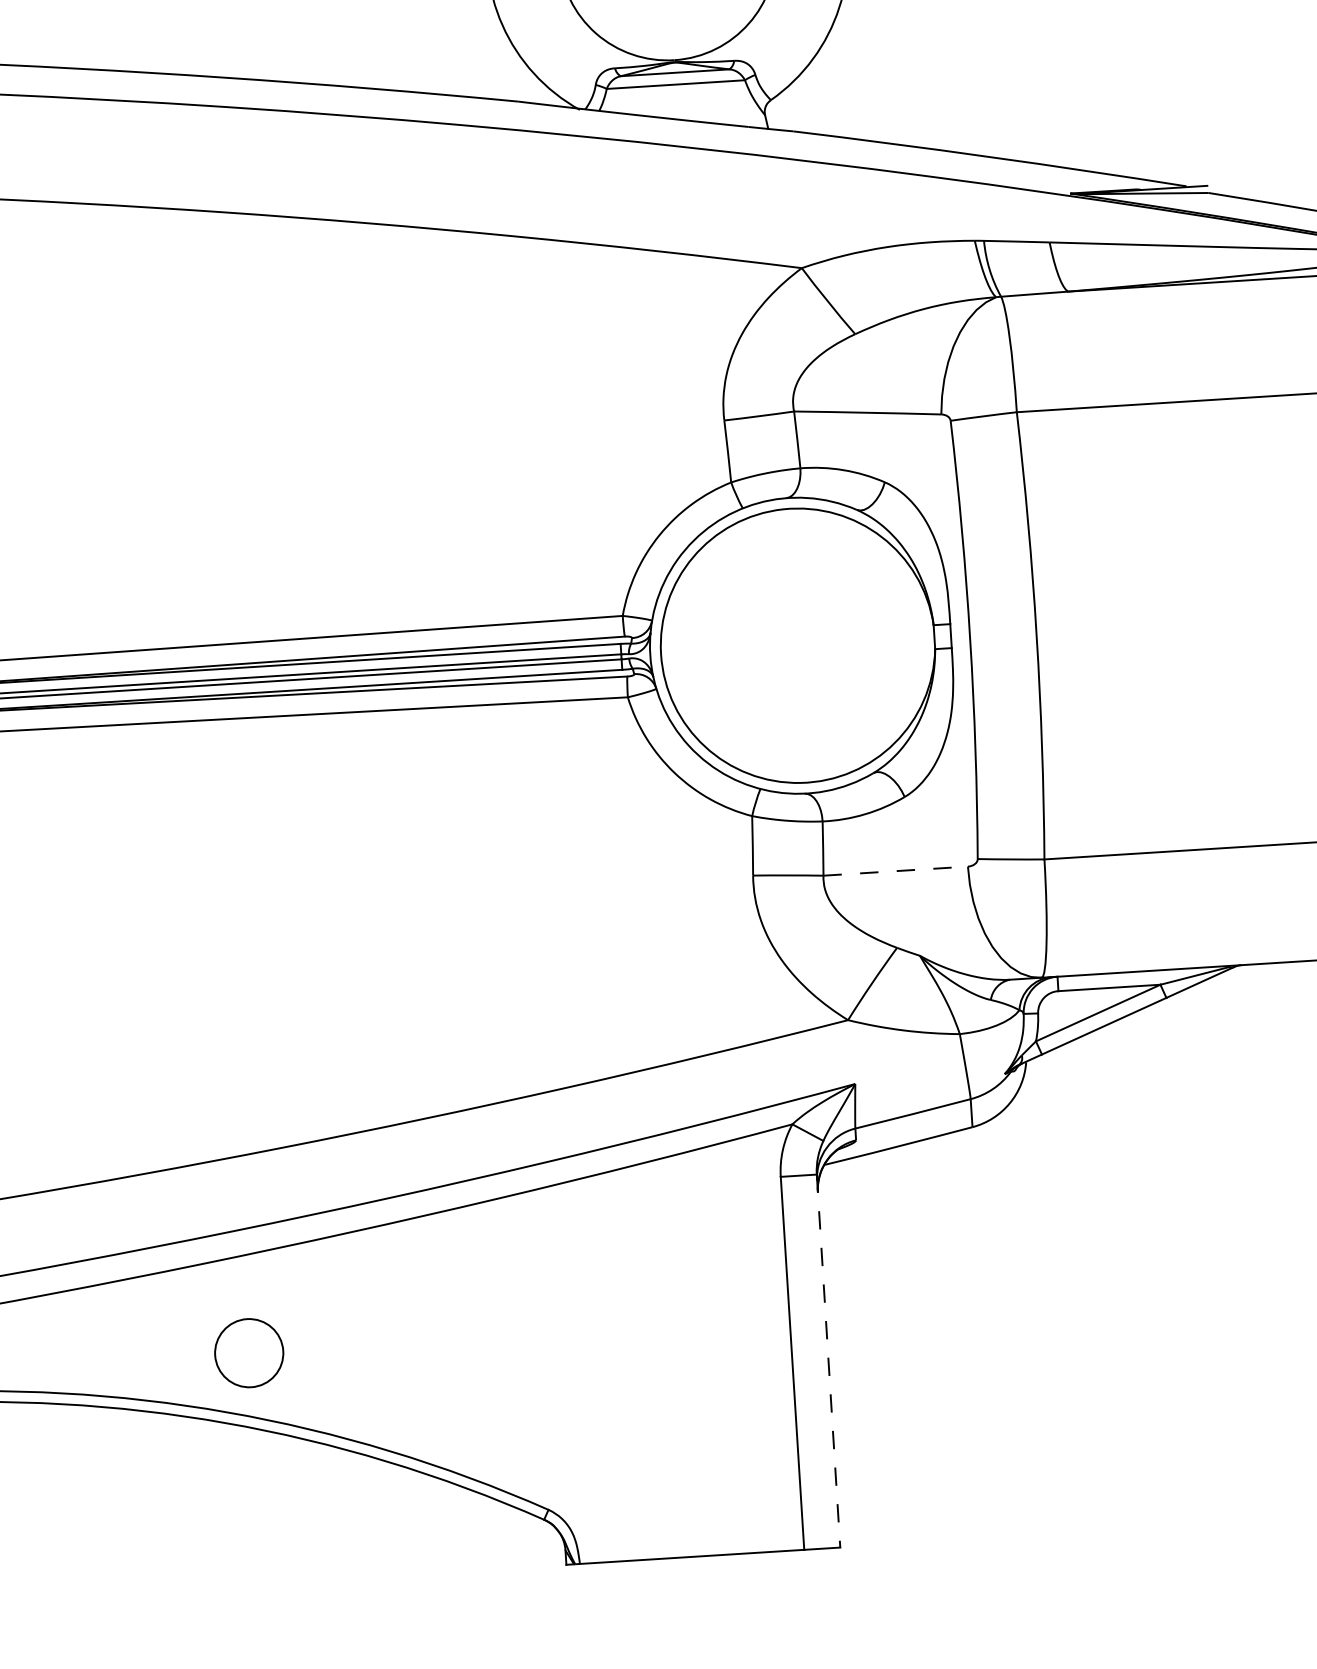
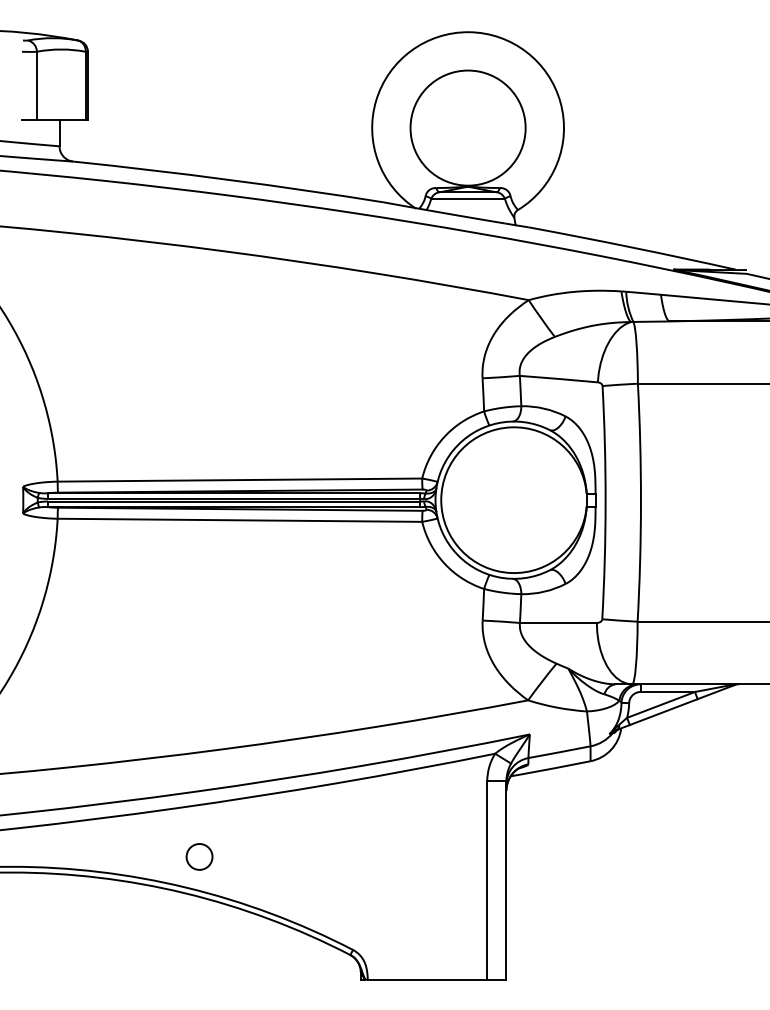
line: (895, 870) -> (558, 622), dashed -> solid
circle: (248, 1352) -> (199, 856), size x0.71
line: (828, 1361) -> (506, 880), dashed -> solid

